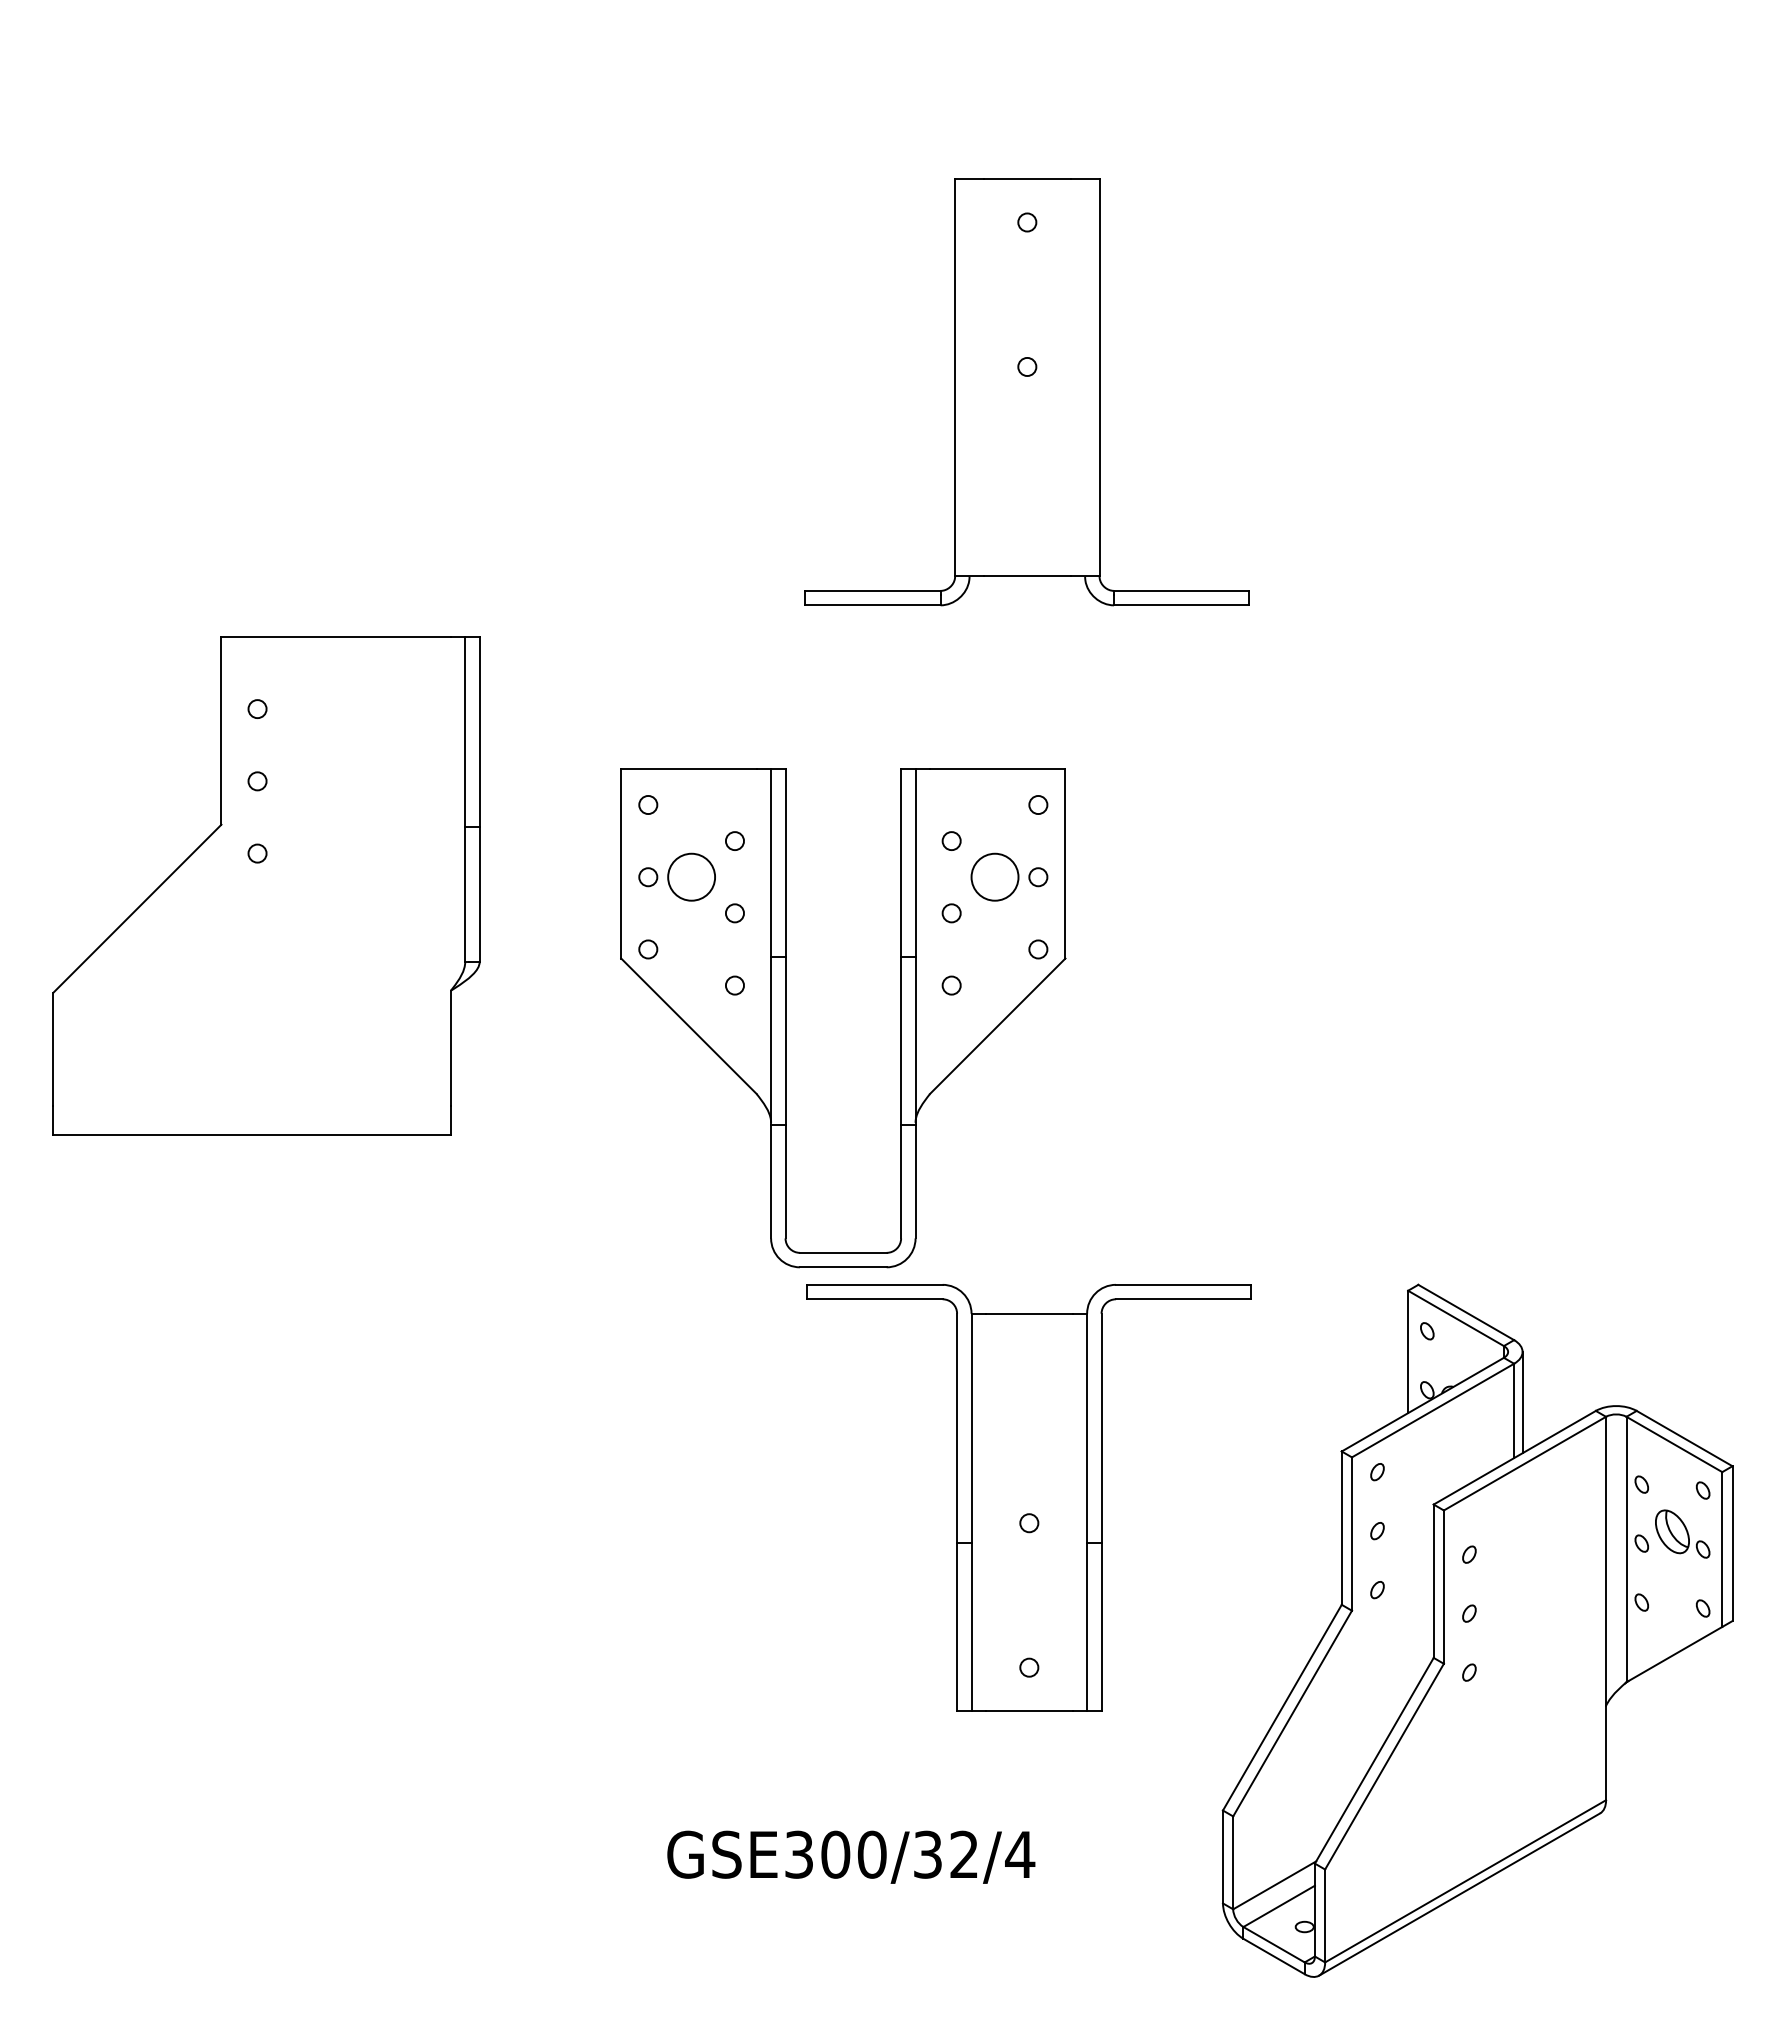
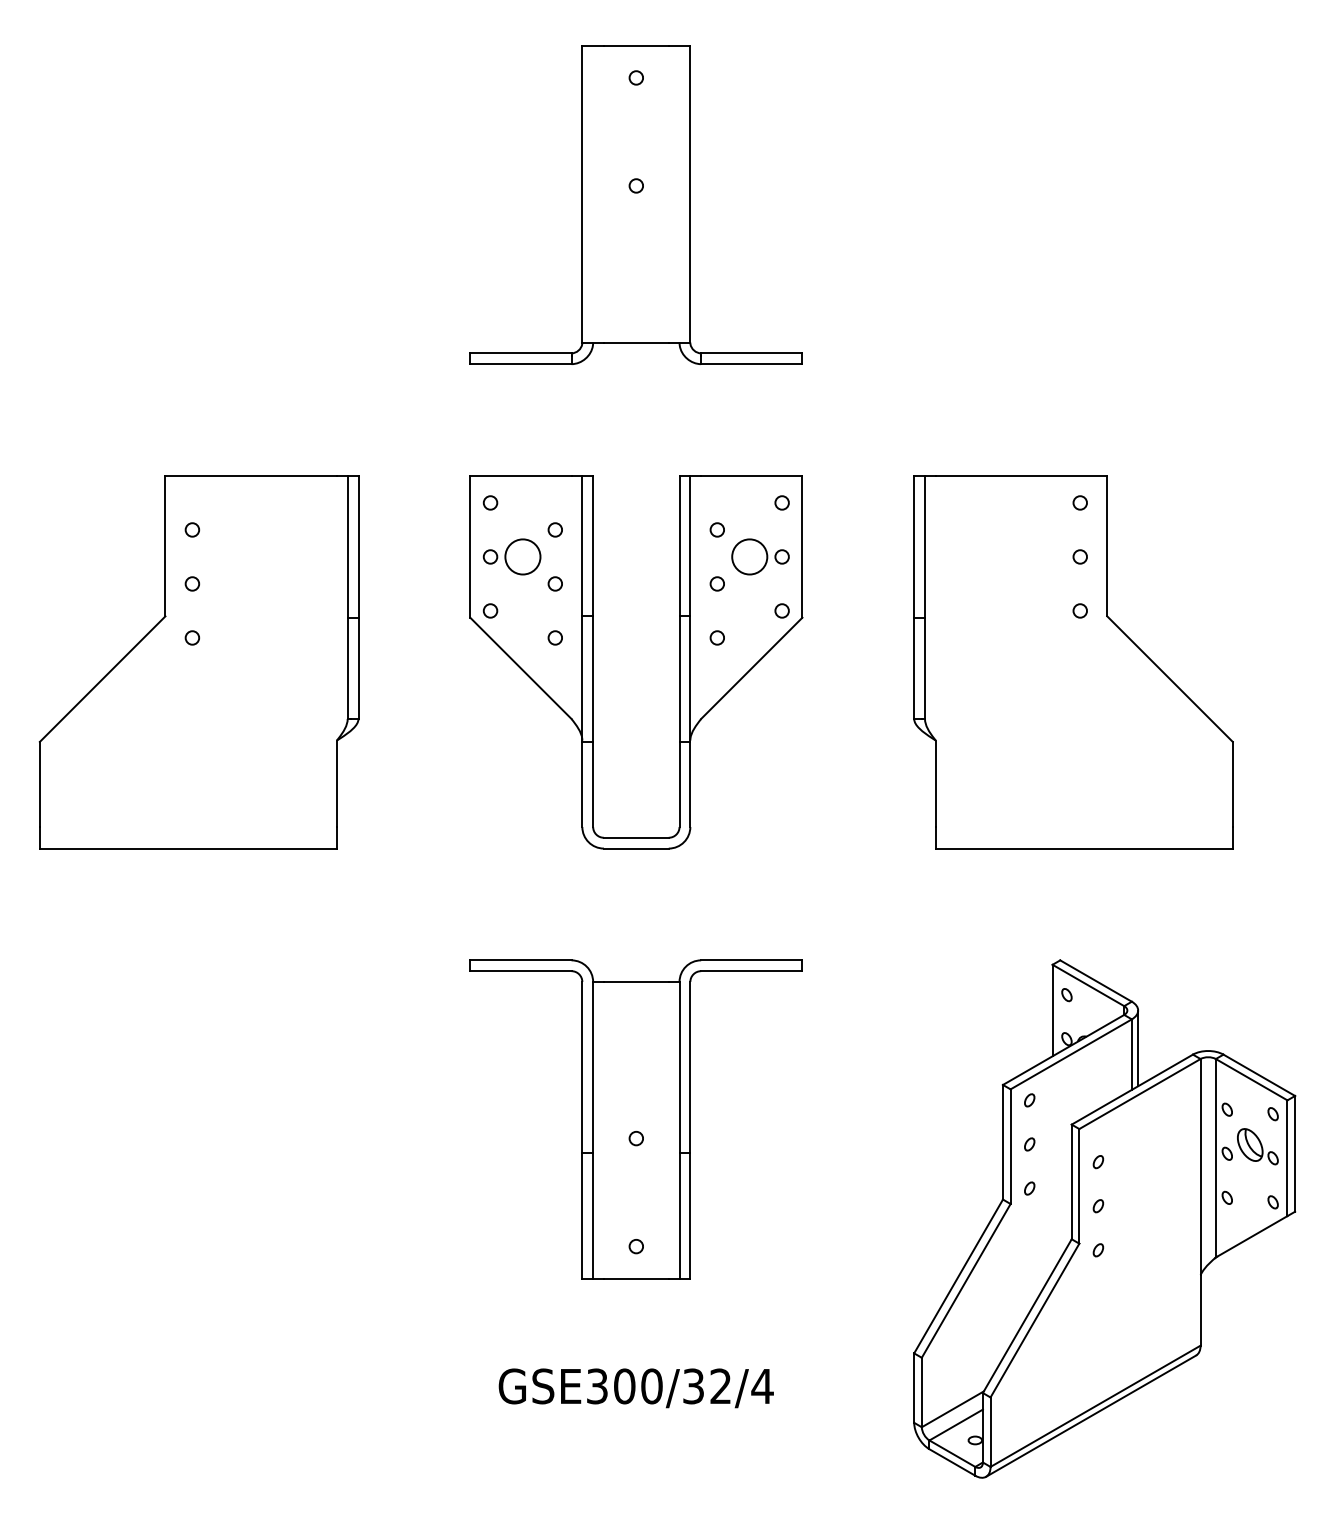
part: (1026, 392) -> (635, 205), moved
part: (1436, 885) -> (1073, 661), added
part: (786, 1018) -> (593, 662), moved
part: (1028, 1497) -> (635, 1119), moved

